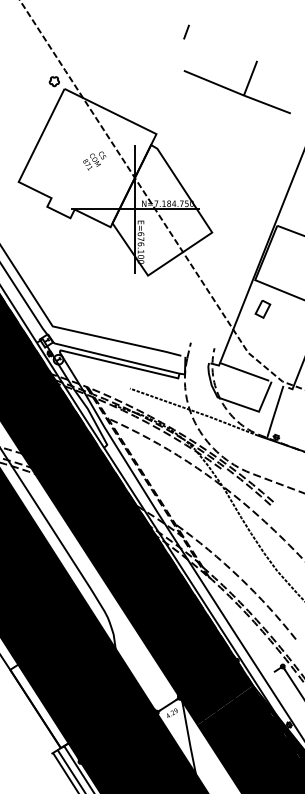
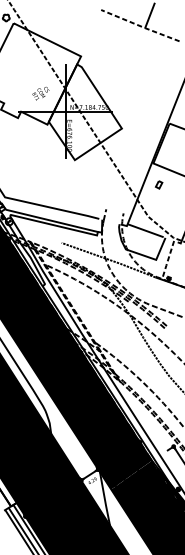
line: (237, 92) -> (140, 25), solid -> dashed
text: (94, 160) -> (40, 93), moved
part: (262, 309) -> (158, 184), size x0.6
line: (274, 413) -> (167, 261), solid -> dashed

